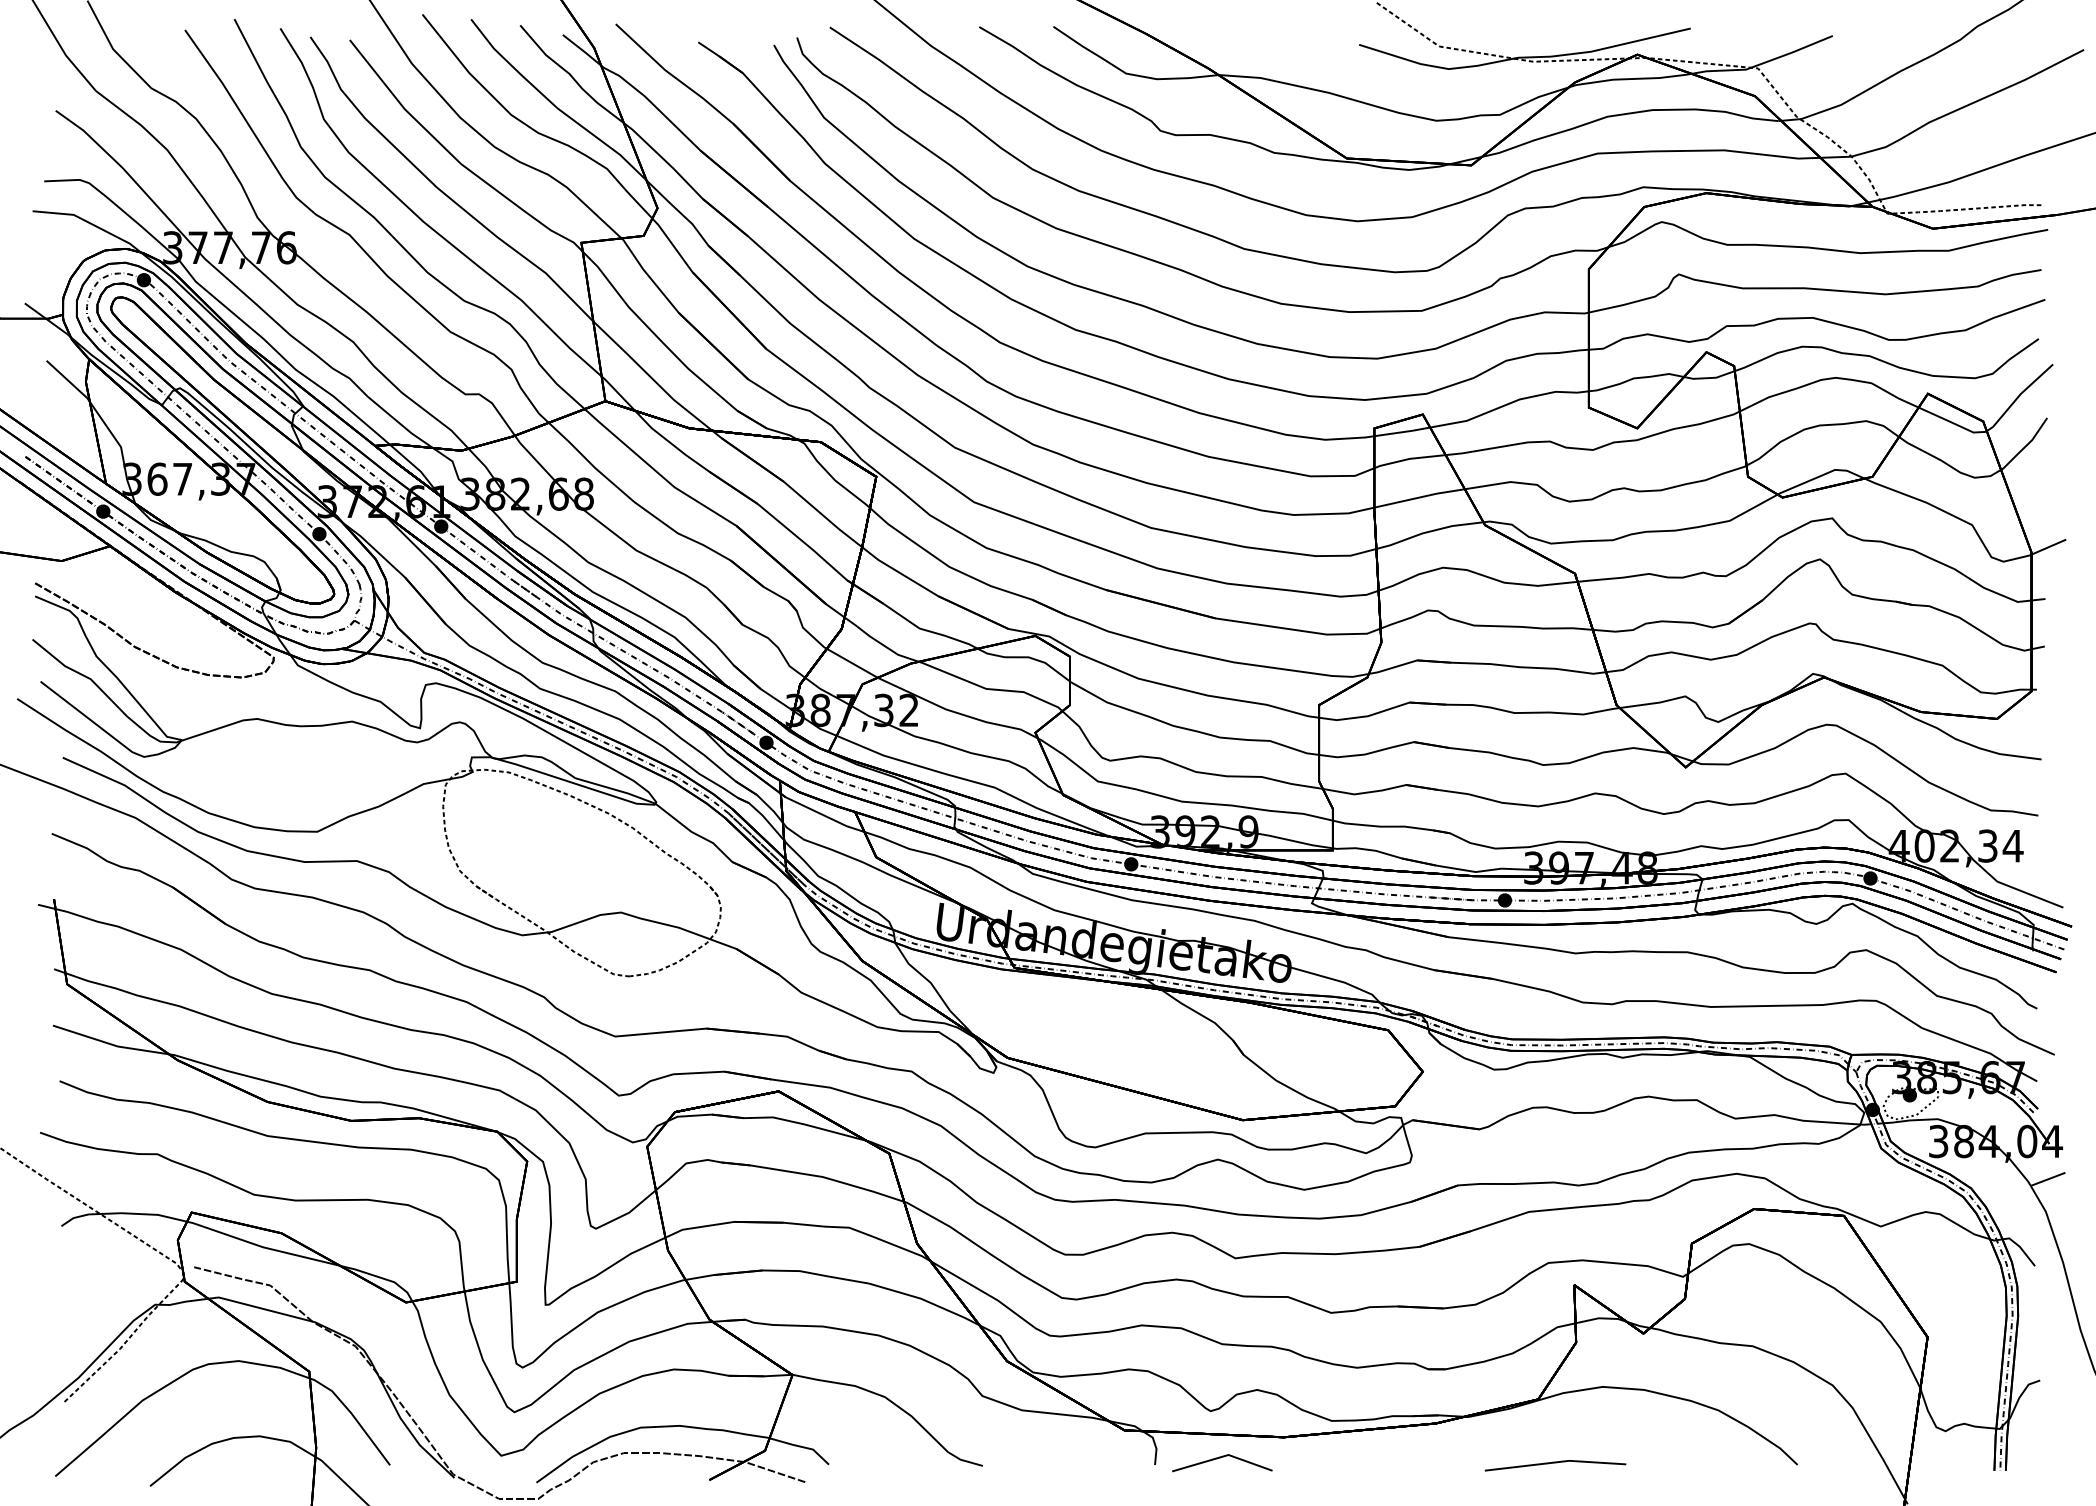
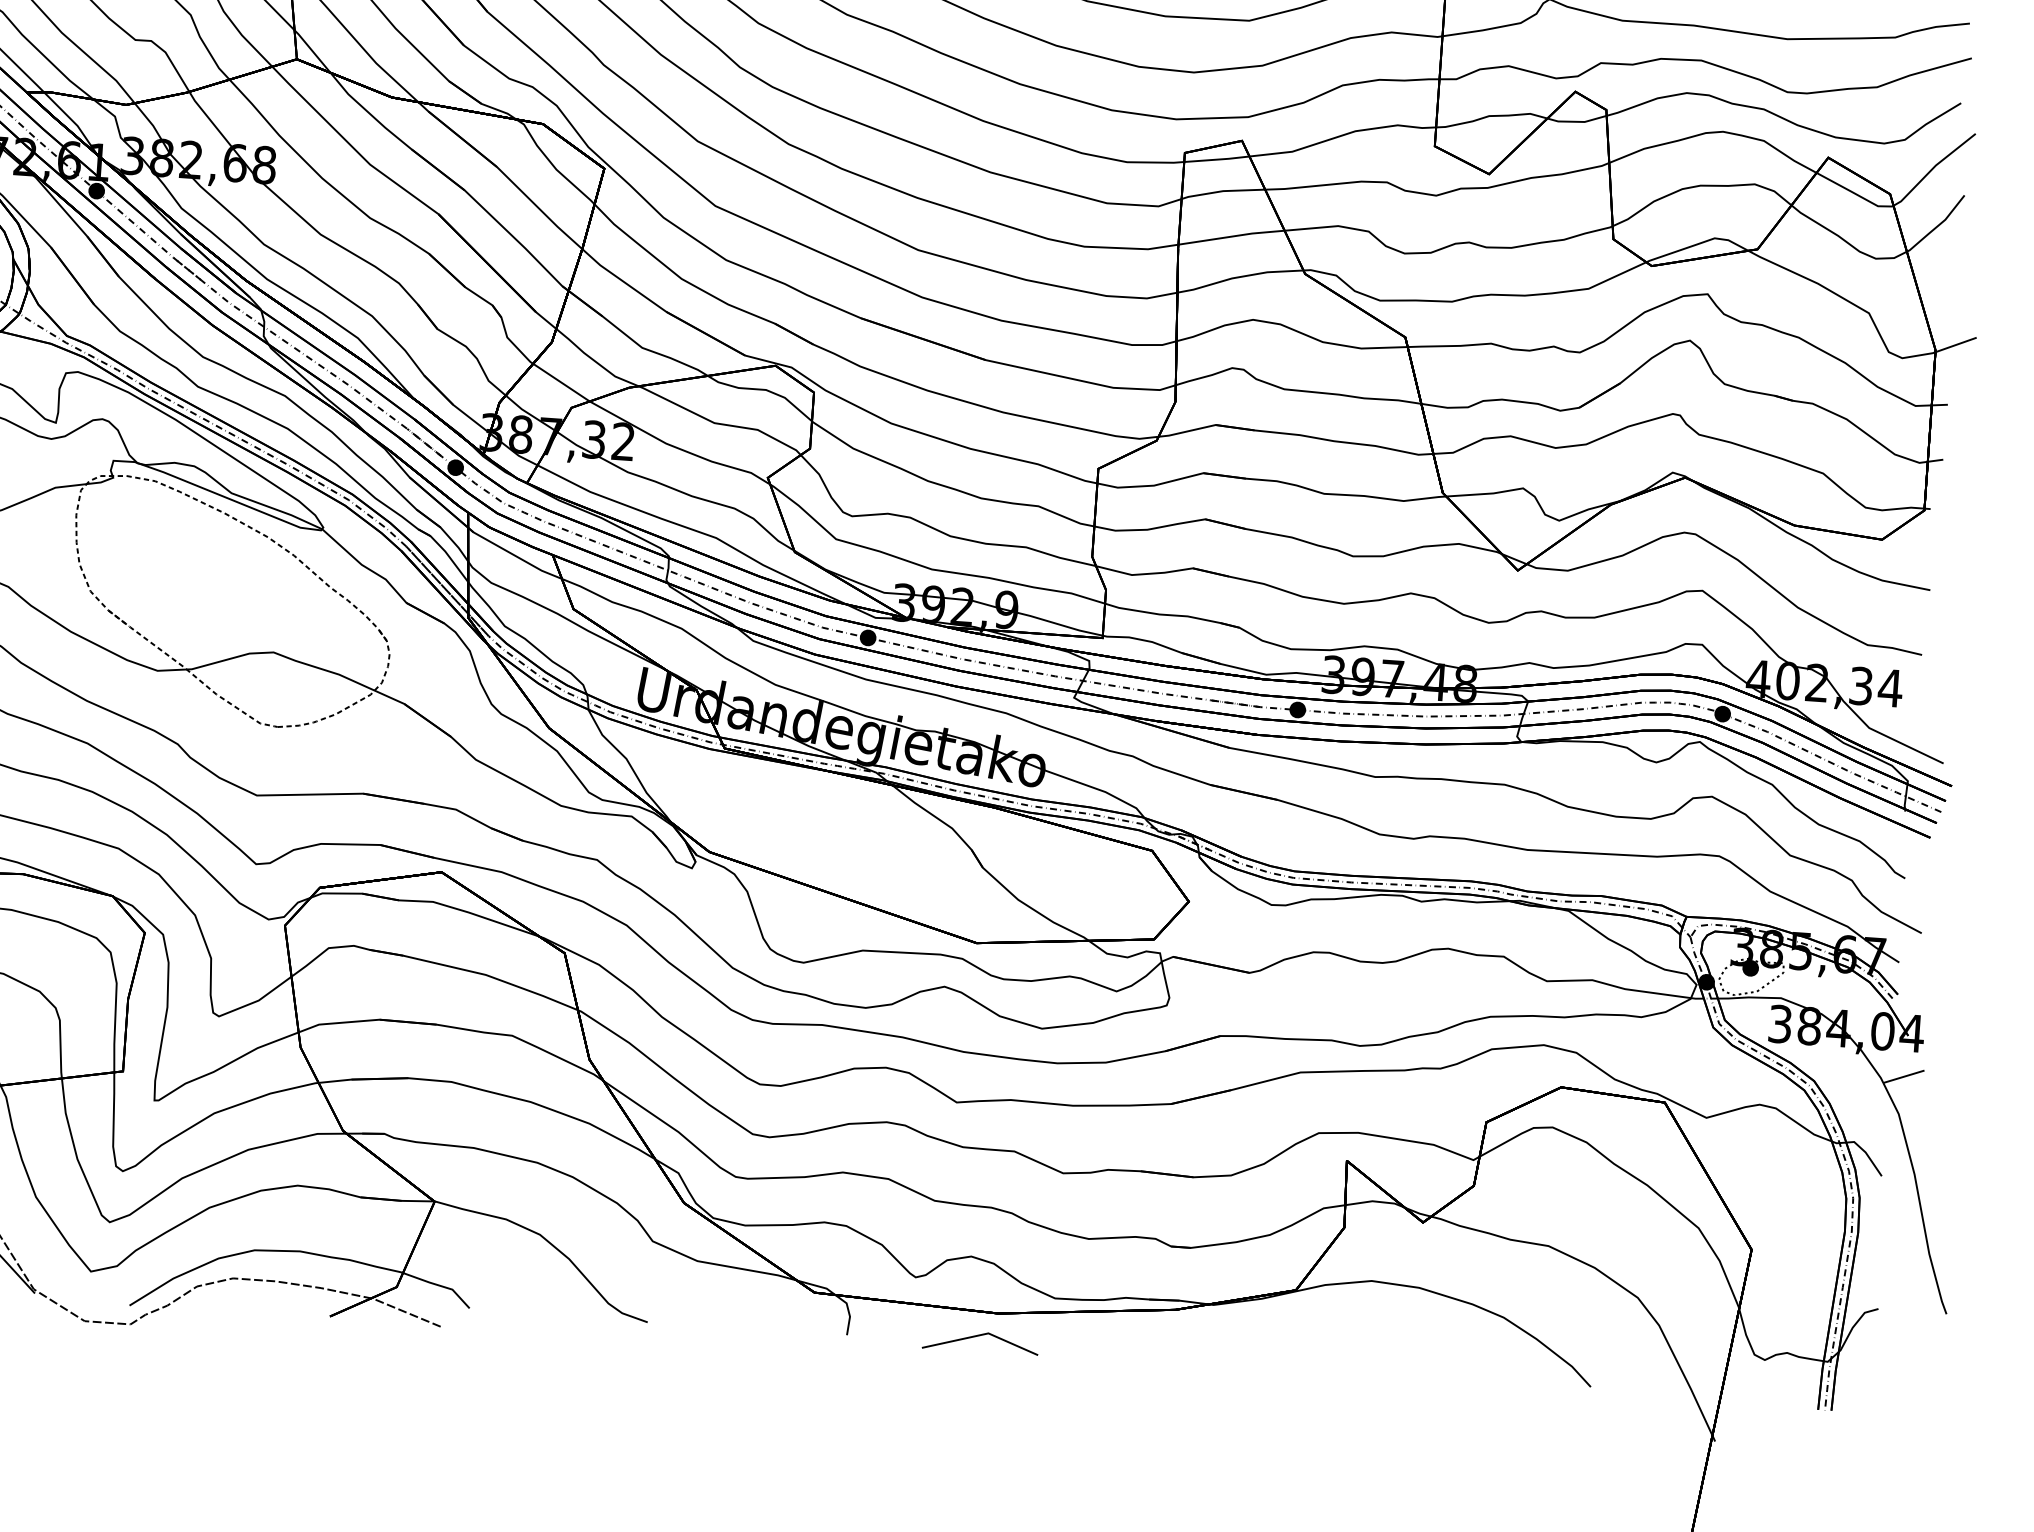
line: (1220, 1458) -> (978, 1336), moved
line: (1555, 1463) -> (1310, 1365), removed

